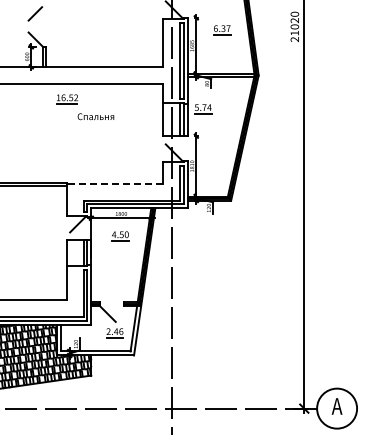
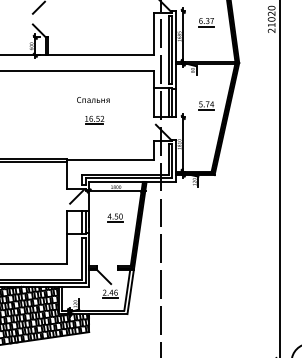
part: (67, 99) -> (94, 120), moved
part: (203, 109) -> (206, 106), moved
line: (114, 183) -> (109, 159), dashed -> solid
part: (120, 236) -> (115, 218), moved

